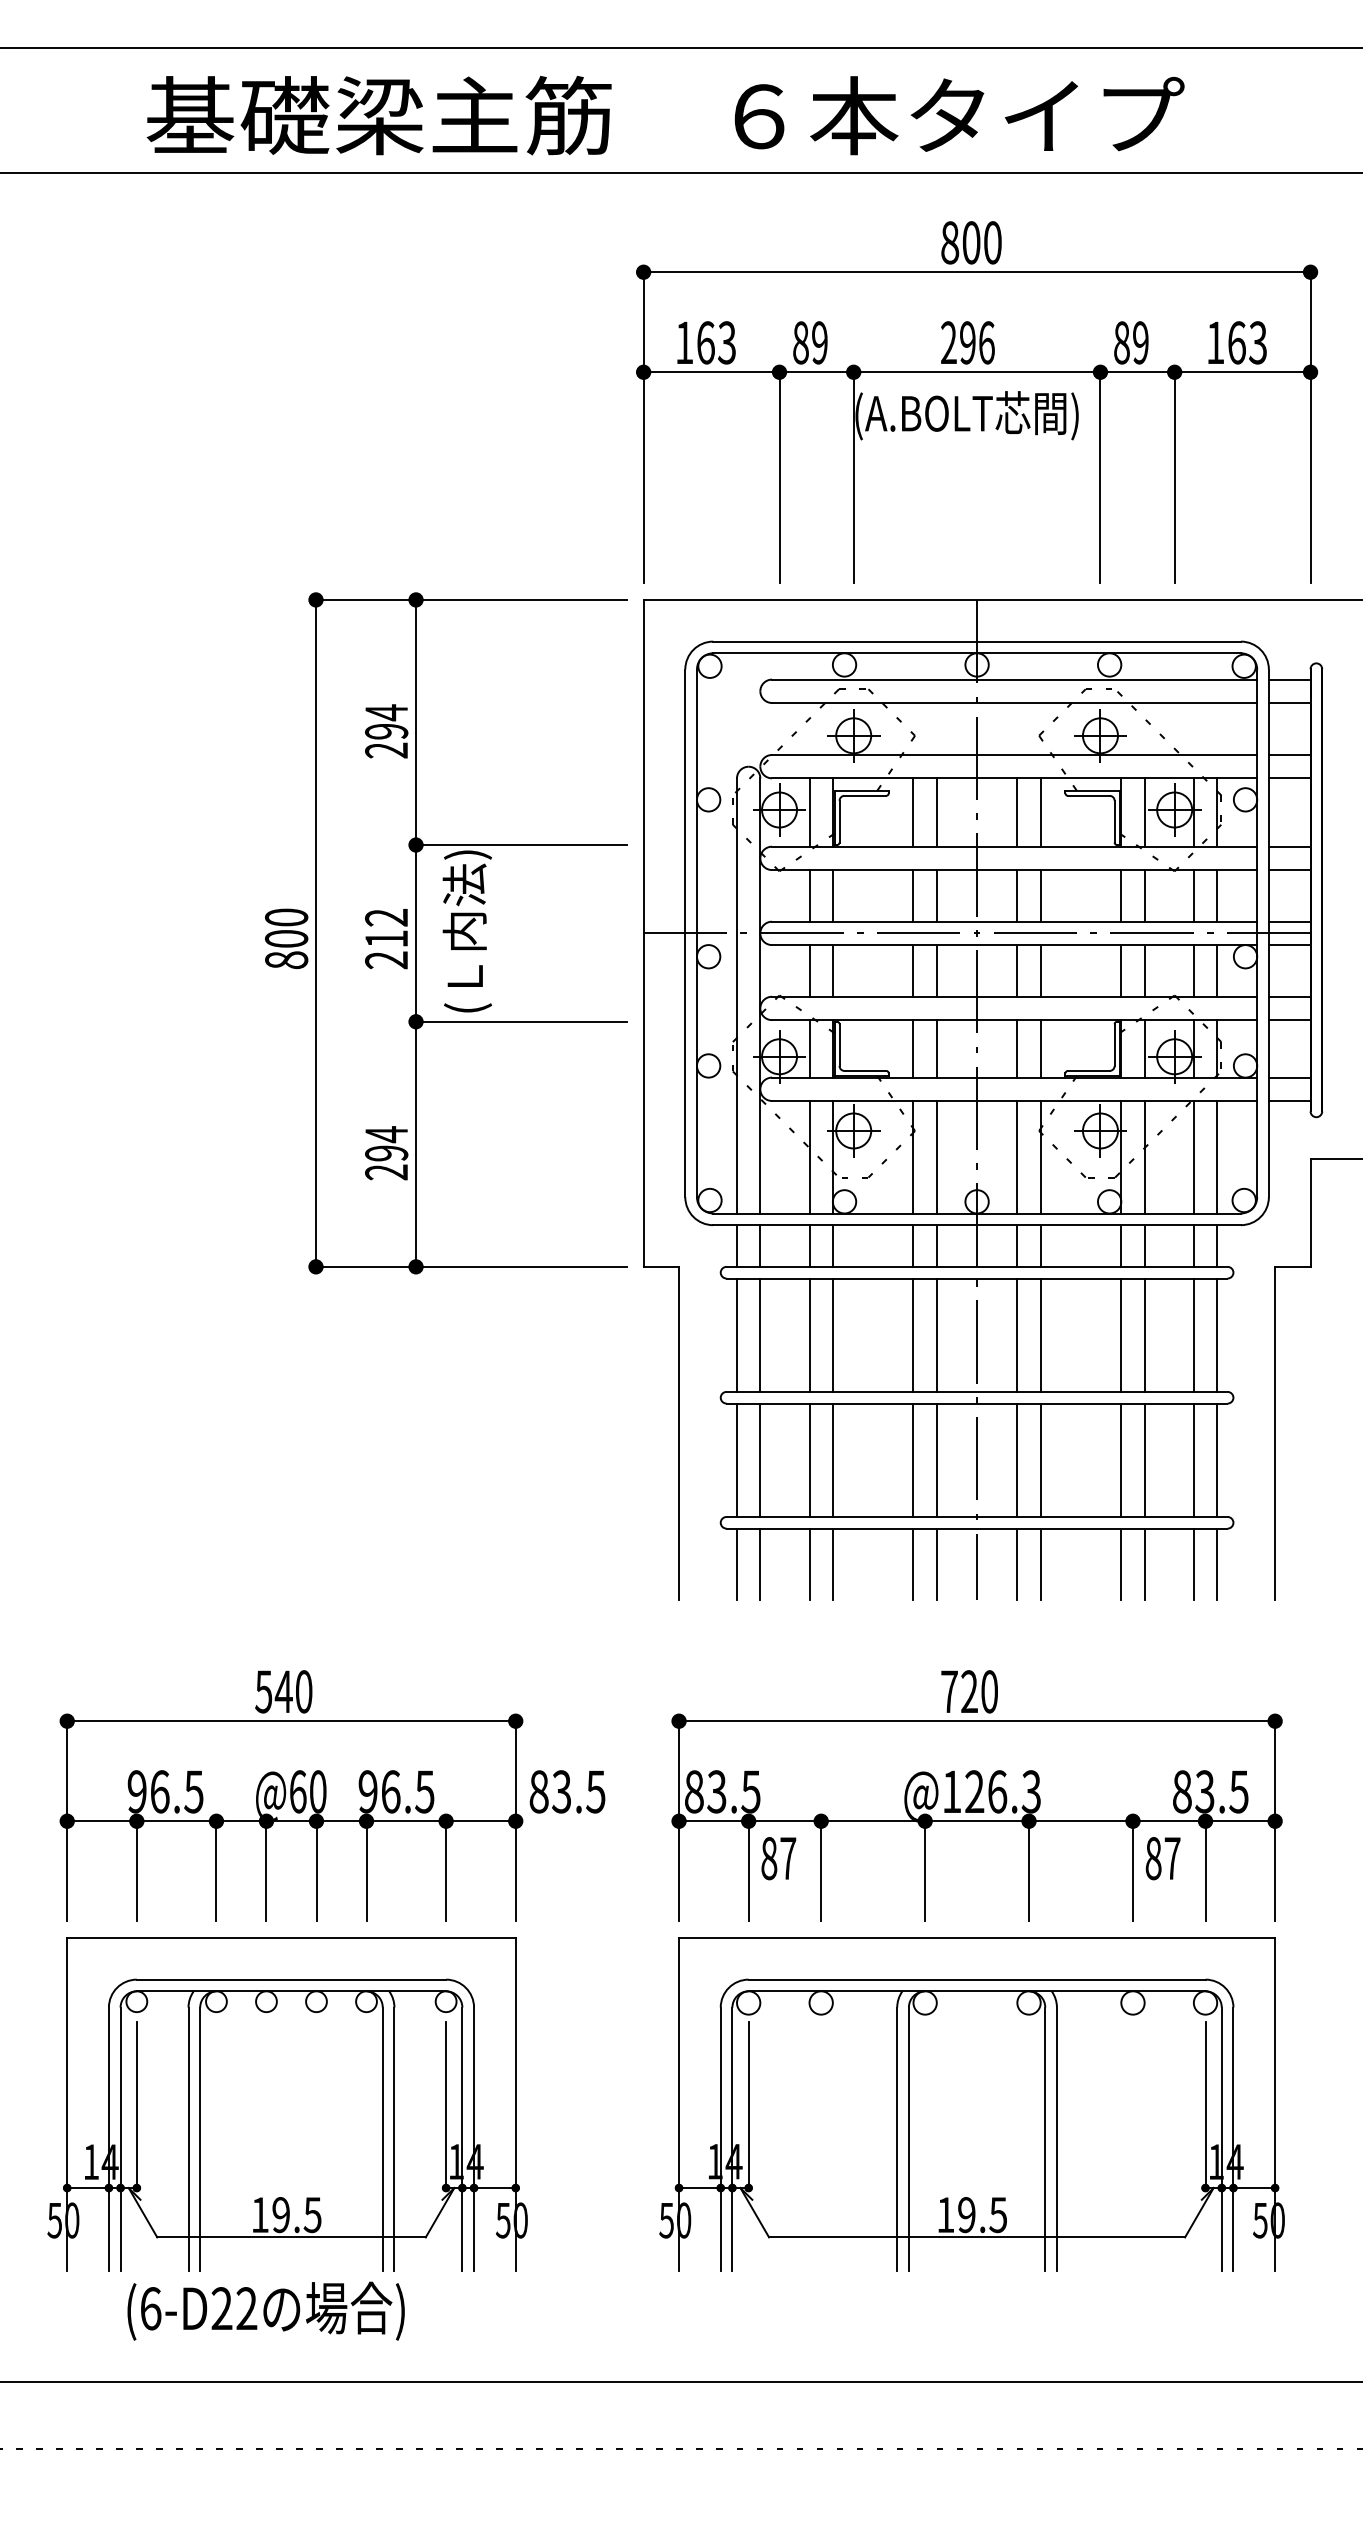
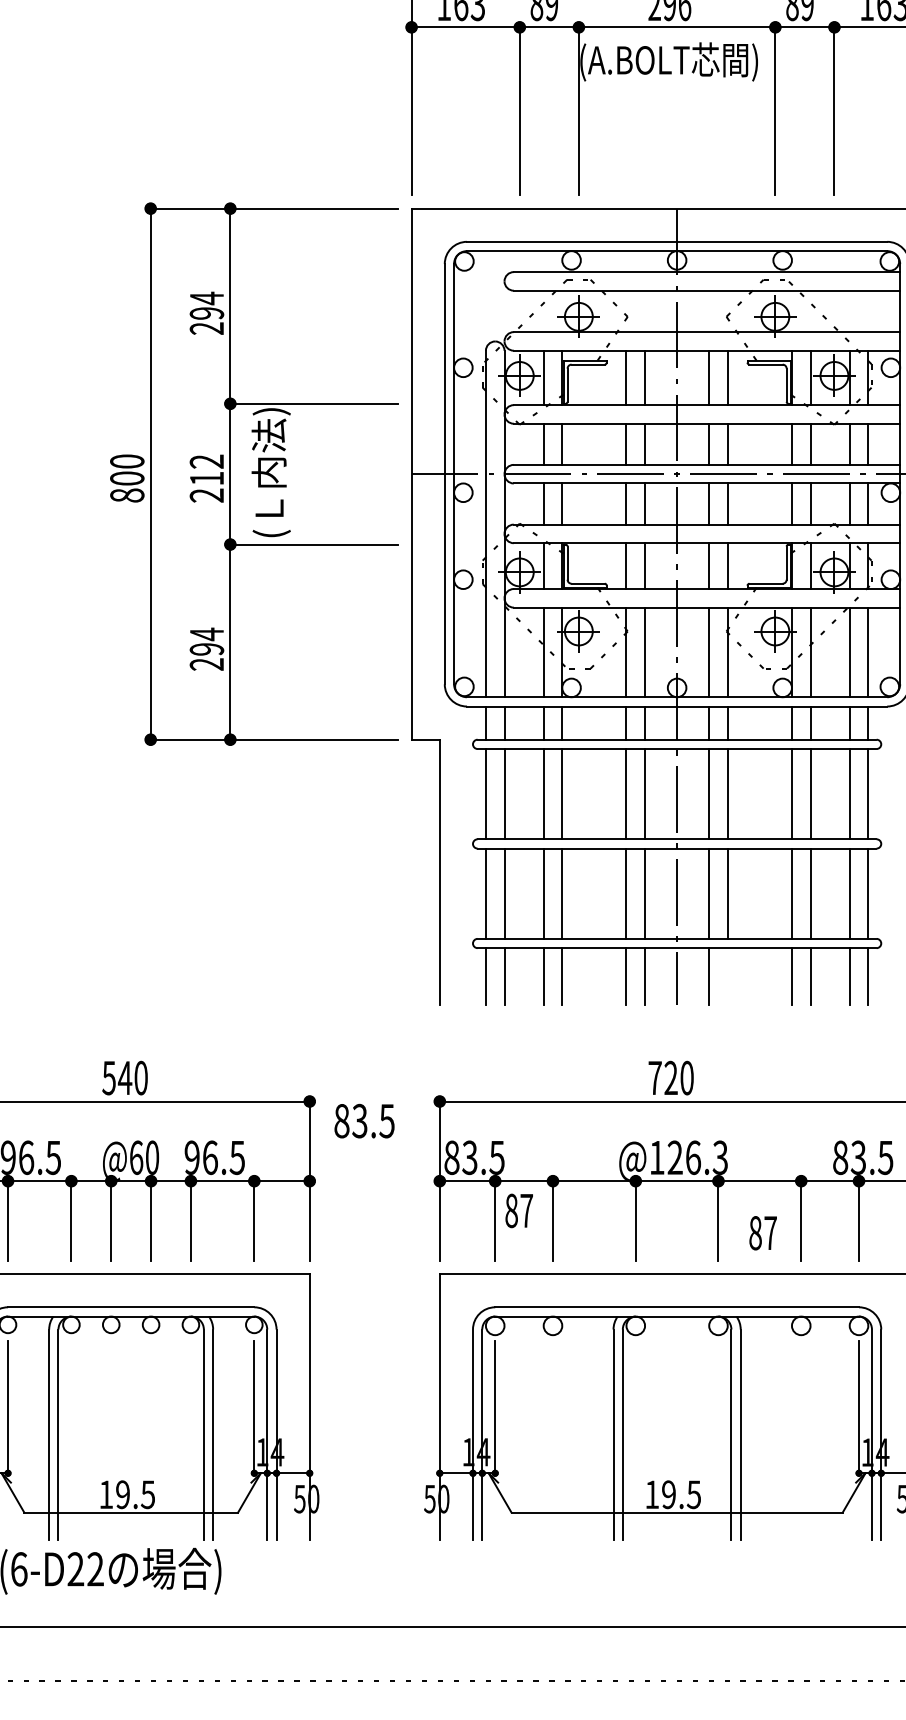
line: (1040, 1564) -> (727, 976), removed
text: (567, 1791) -> (364, 1120), moved
text: (1162, 1858) -> (762, 1233), moved

